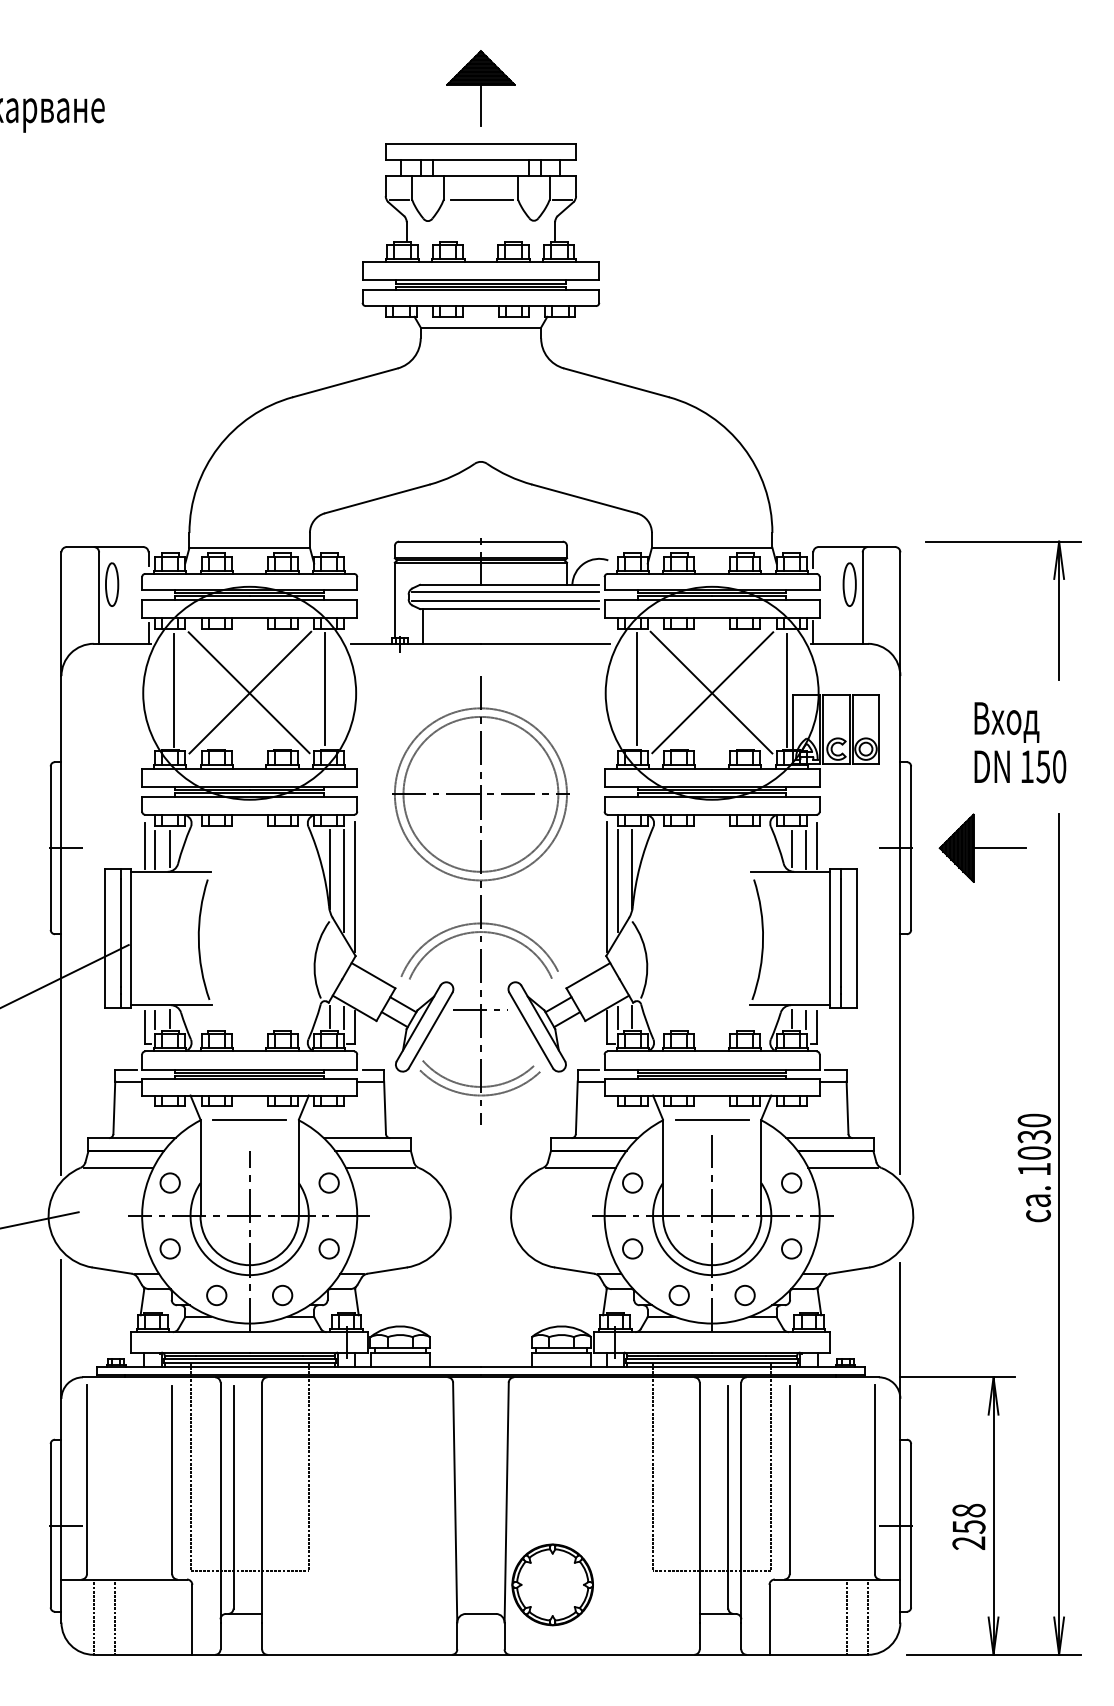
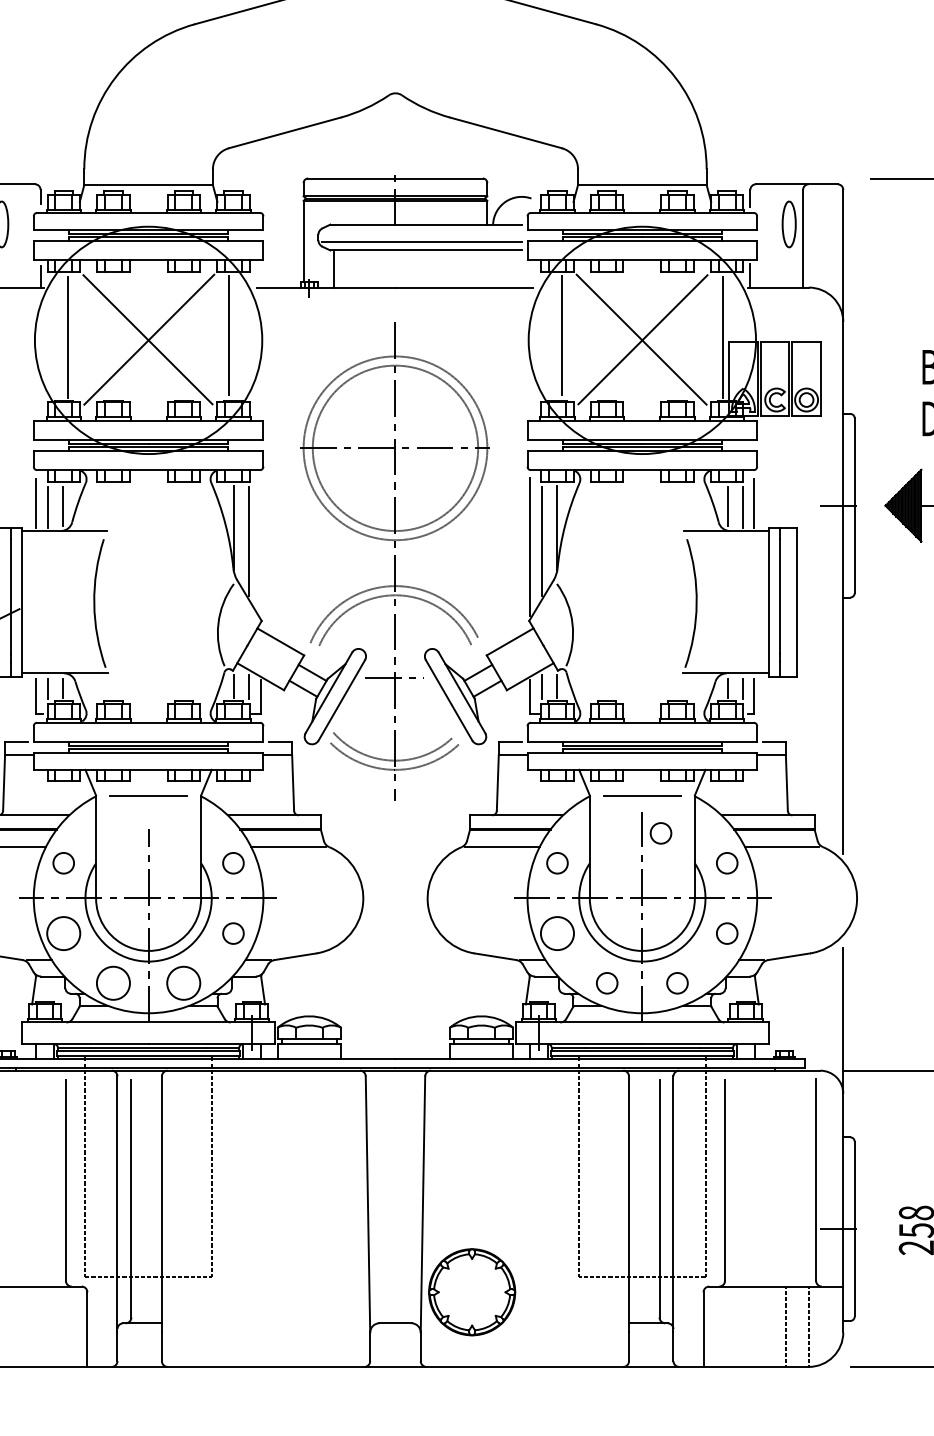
line: (505, 591) -> (421, 231), removed
line: (354, 886) -> (260, 546), removed
circle: (729, 1154) -> (660, 832), added
circle: (169, 1248) -> (62, 933), size x1.6
circle: (632, 1248) -> (557, 933), size x1.6
circle: (216, 1295) -> (113, 983), size x1.6
circle: (282, 1295) -> (183, 983), size x1.6
line: (115, 1616) -> (5, 1326), removed

